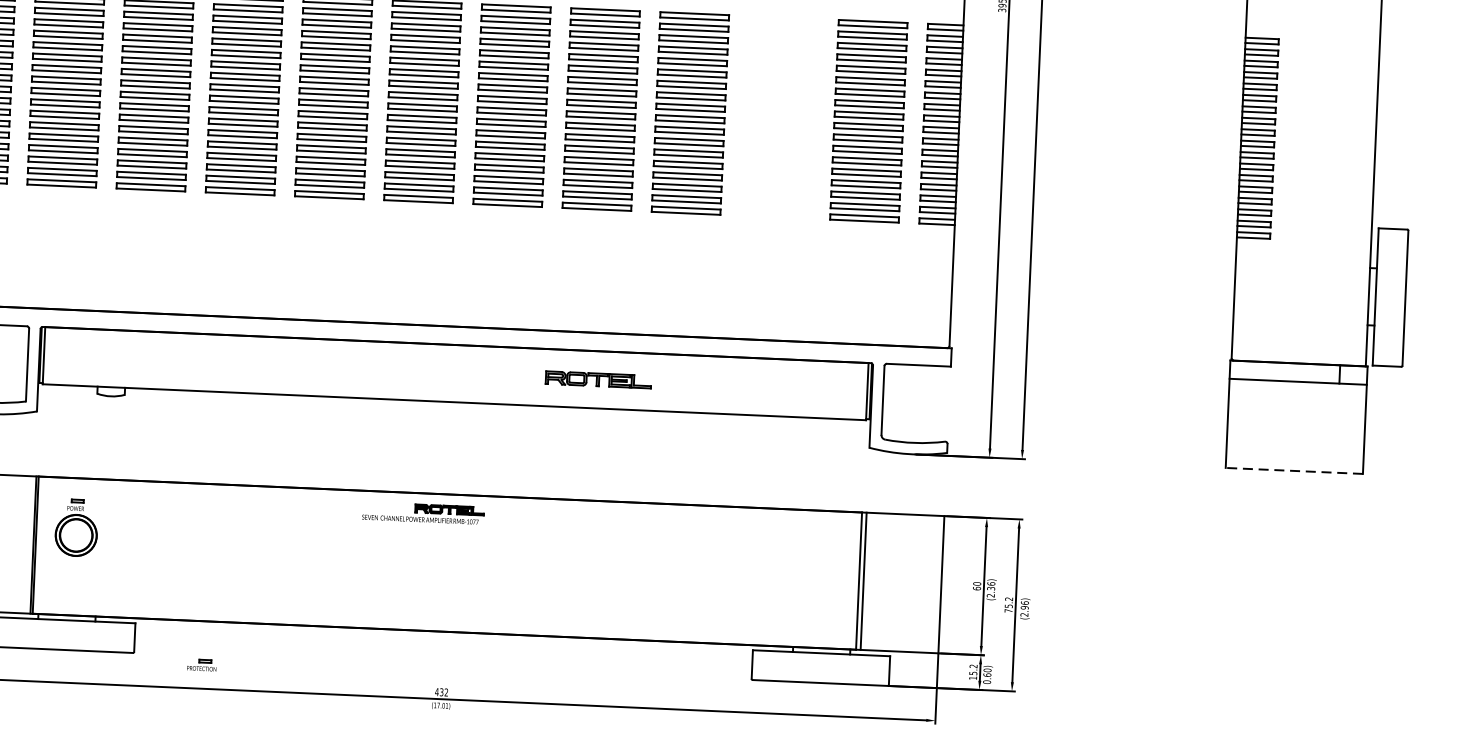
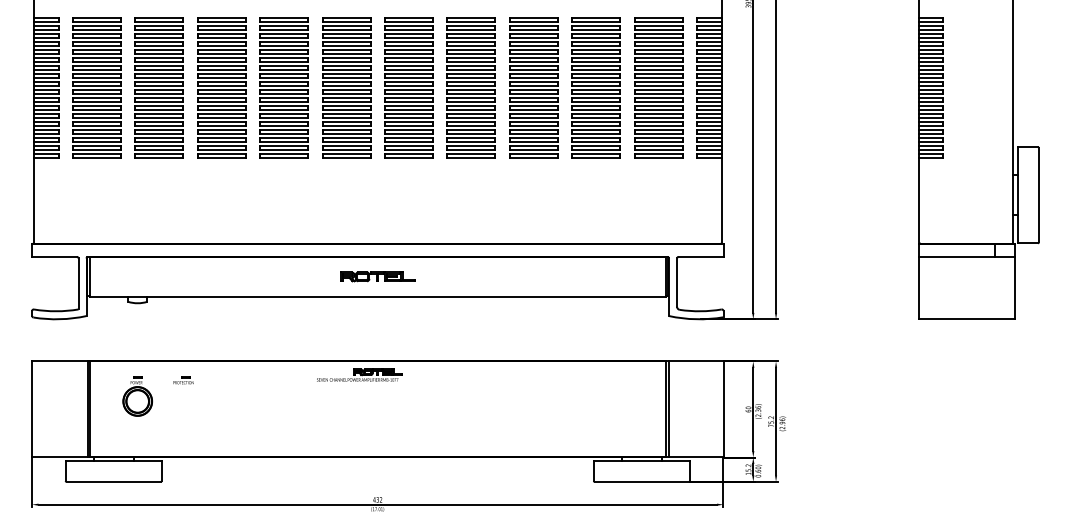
part: (778, 116) -> (595, 87), added
part: (598, 379) -> (377, 276), moved
line: (1294, 471) -> (966, 319), dashed -> solid
part: (76, 528) -> (137, 396), moved
part: (201, 665) -> (183, 380), moved

